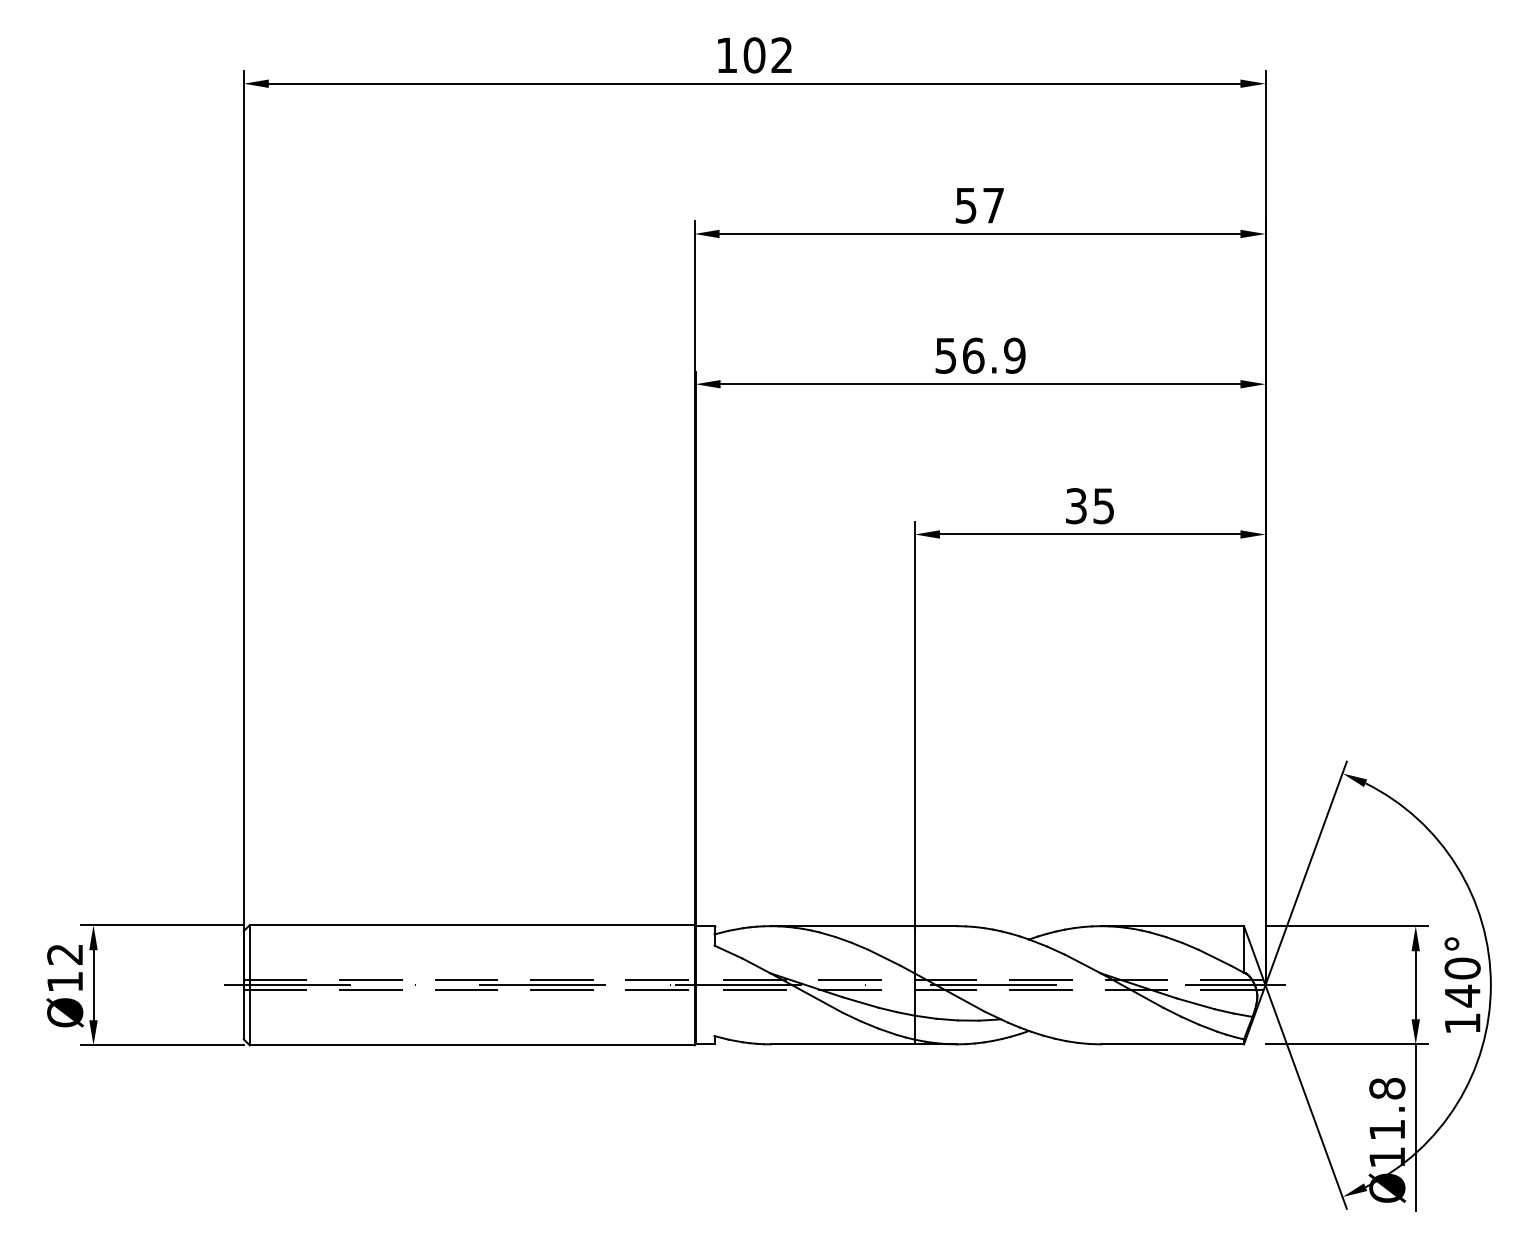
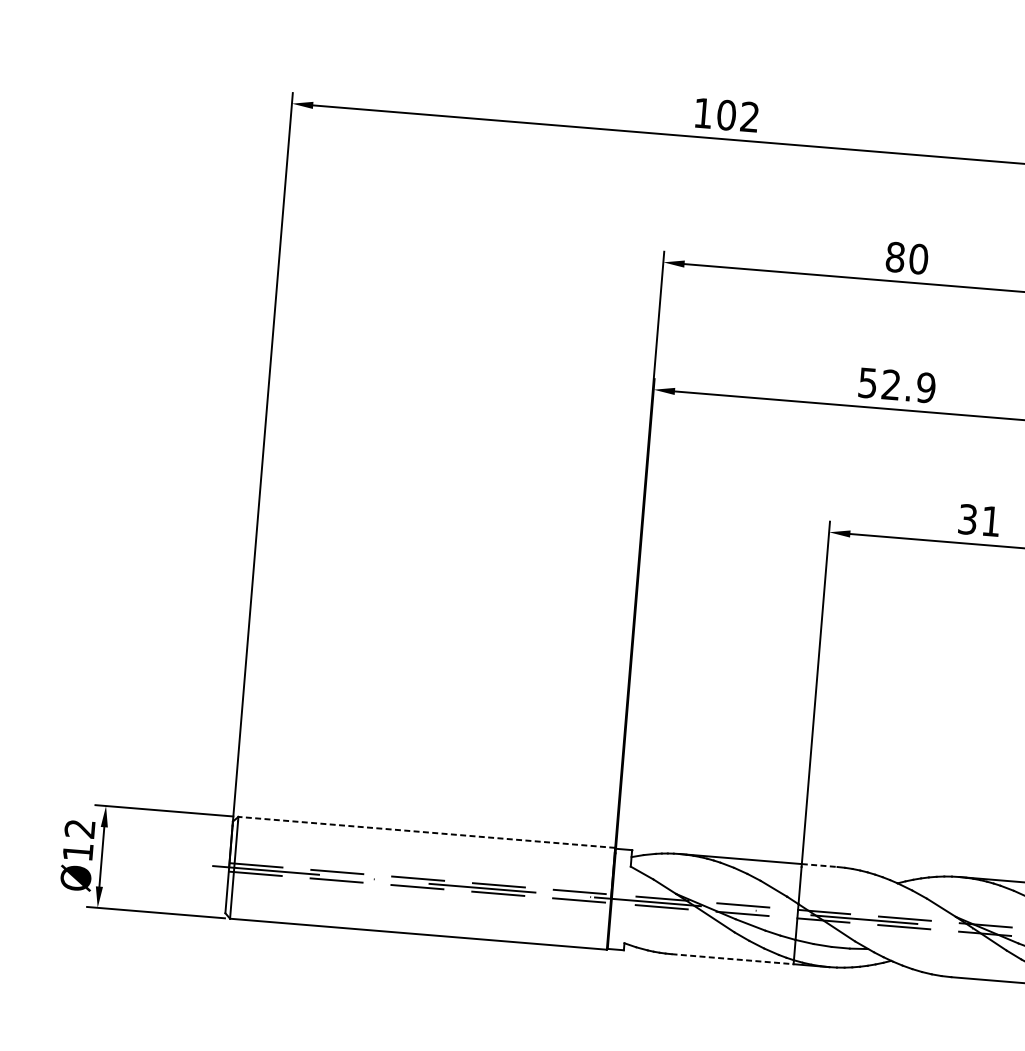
text: (979, 205) -> (906, 258), 57 -> 80
text: (973, 355) -> (891, 384), 56.9 -> 52.9
text: (1103, 506) -> (990, 521), 35 -> 31
line: (471, 925) -> (426, 832), solid -> dashed
line: (936, 926) -> (820, 865), solid -> dashed
line: (843, 1044) -> (733, 959), solid -> dashed

